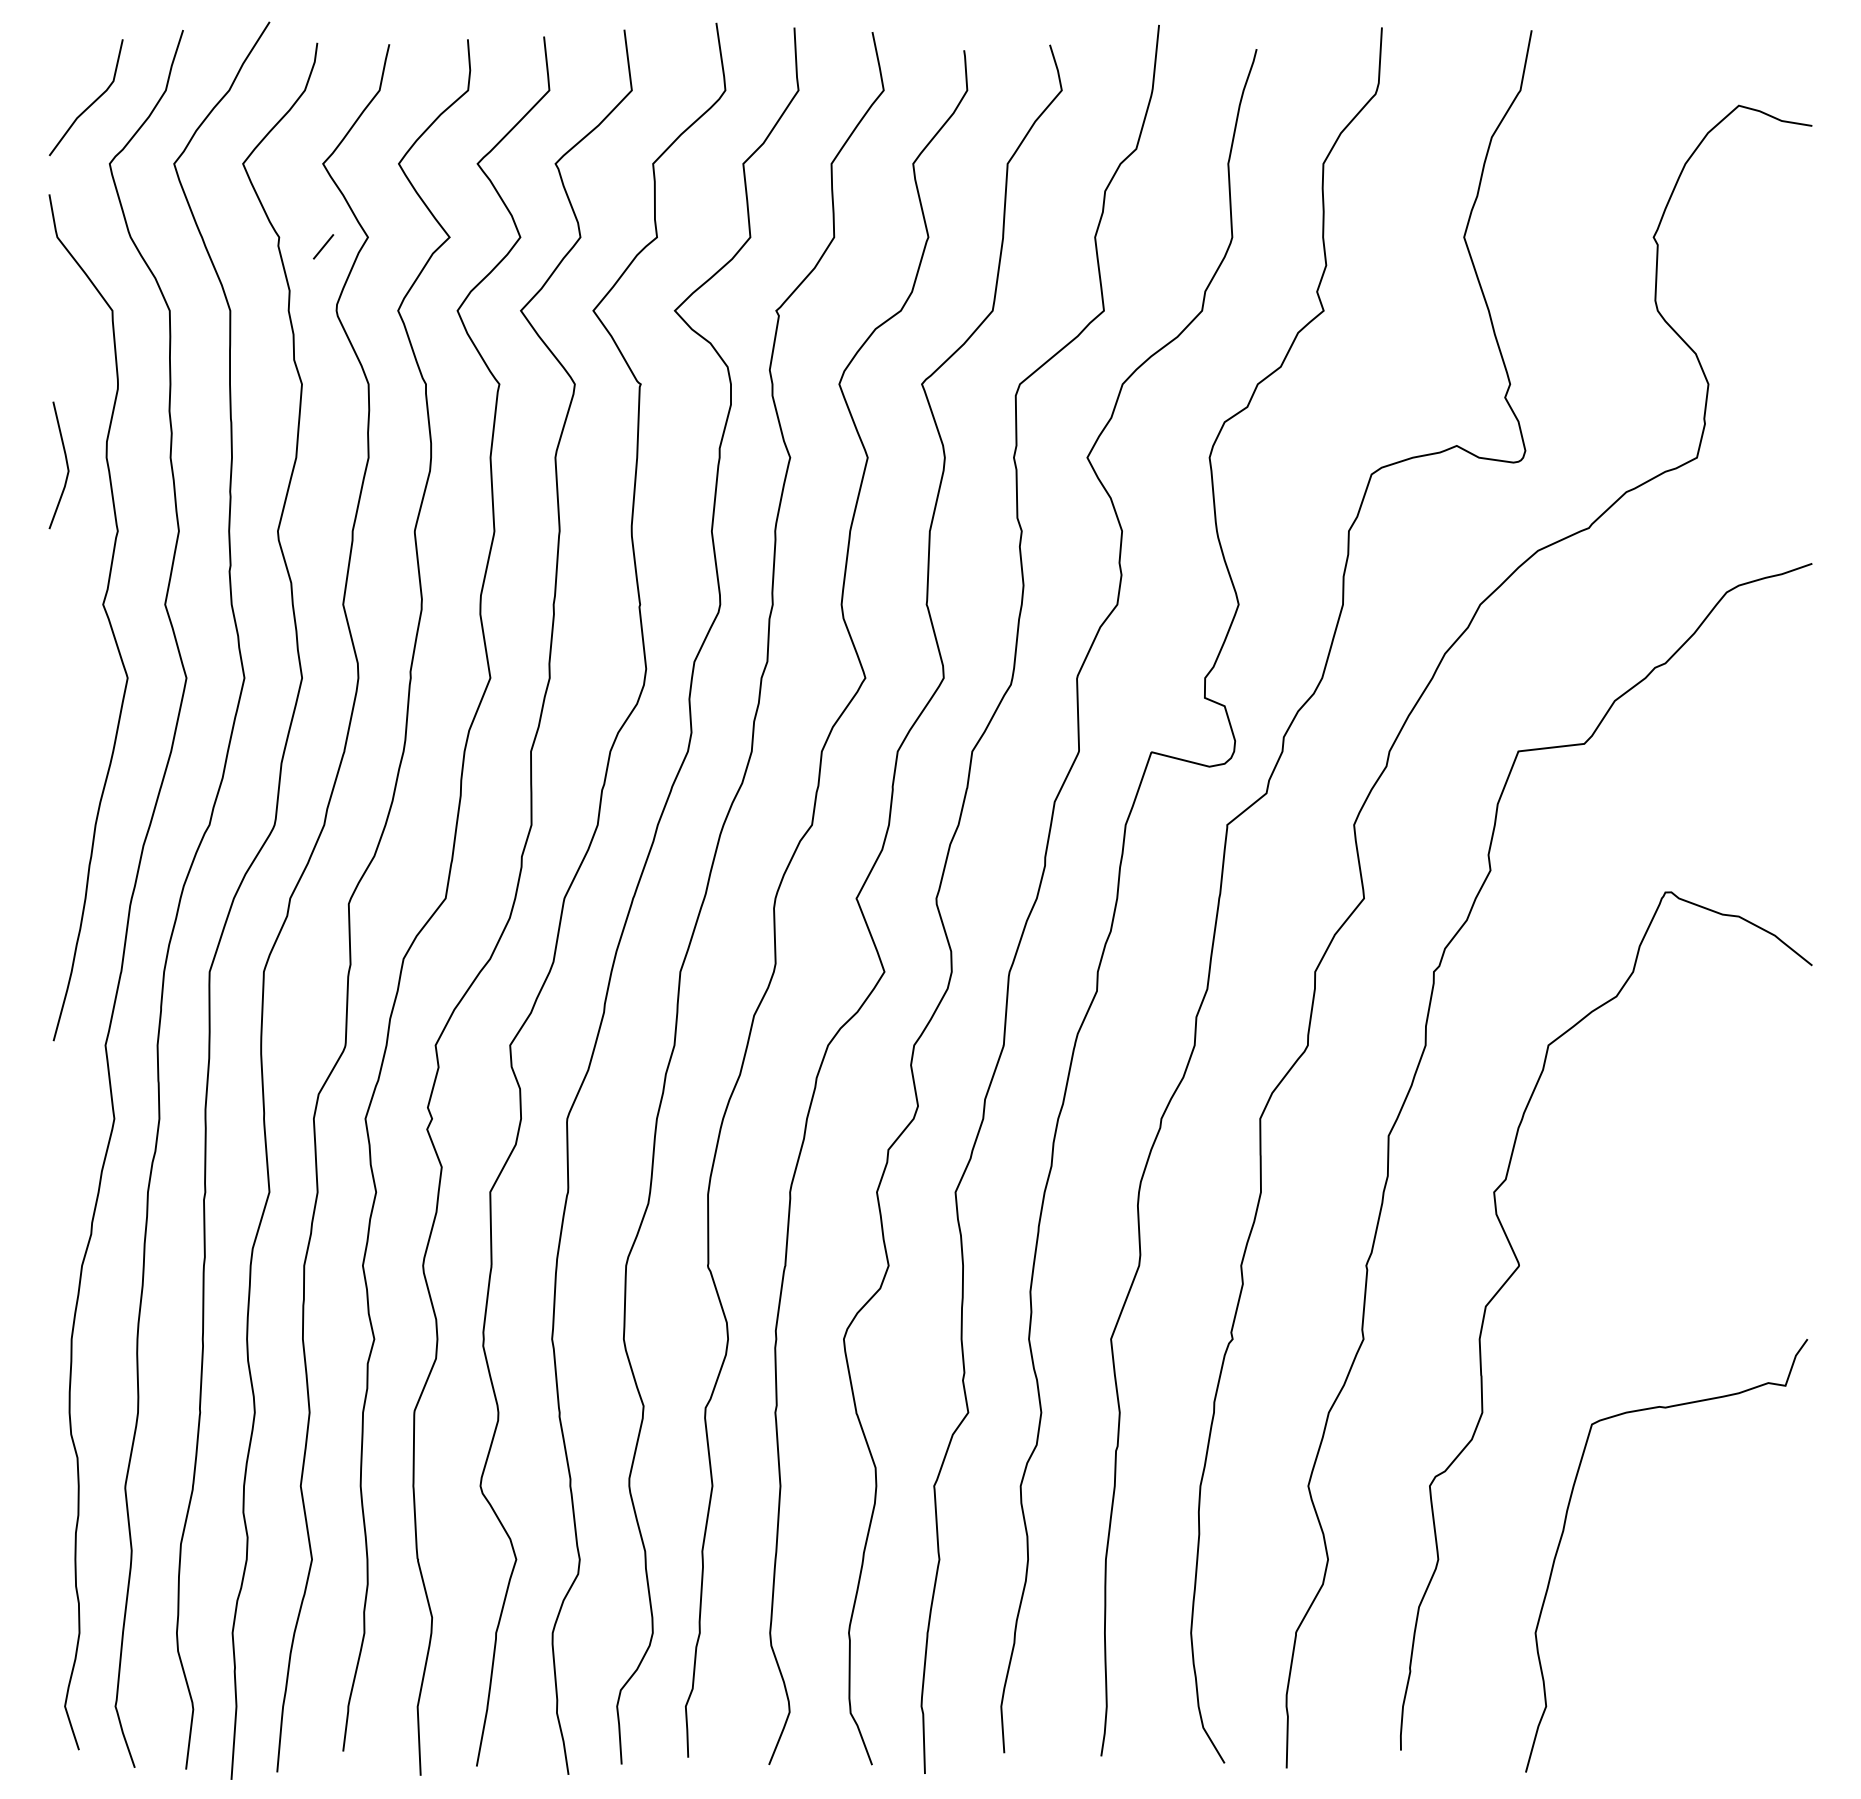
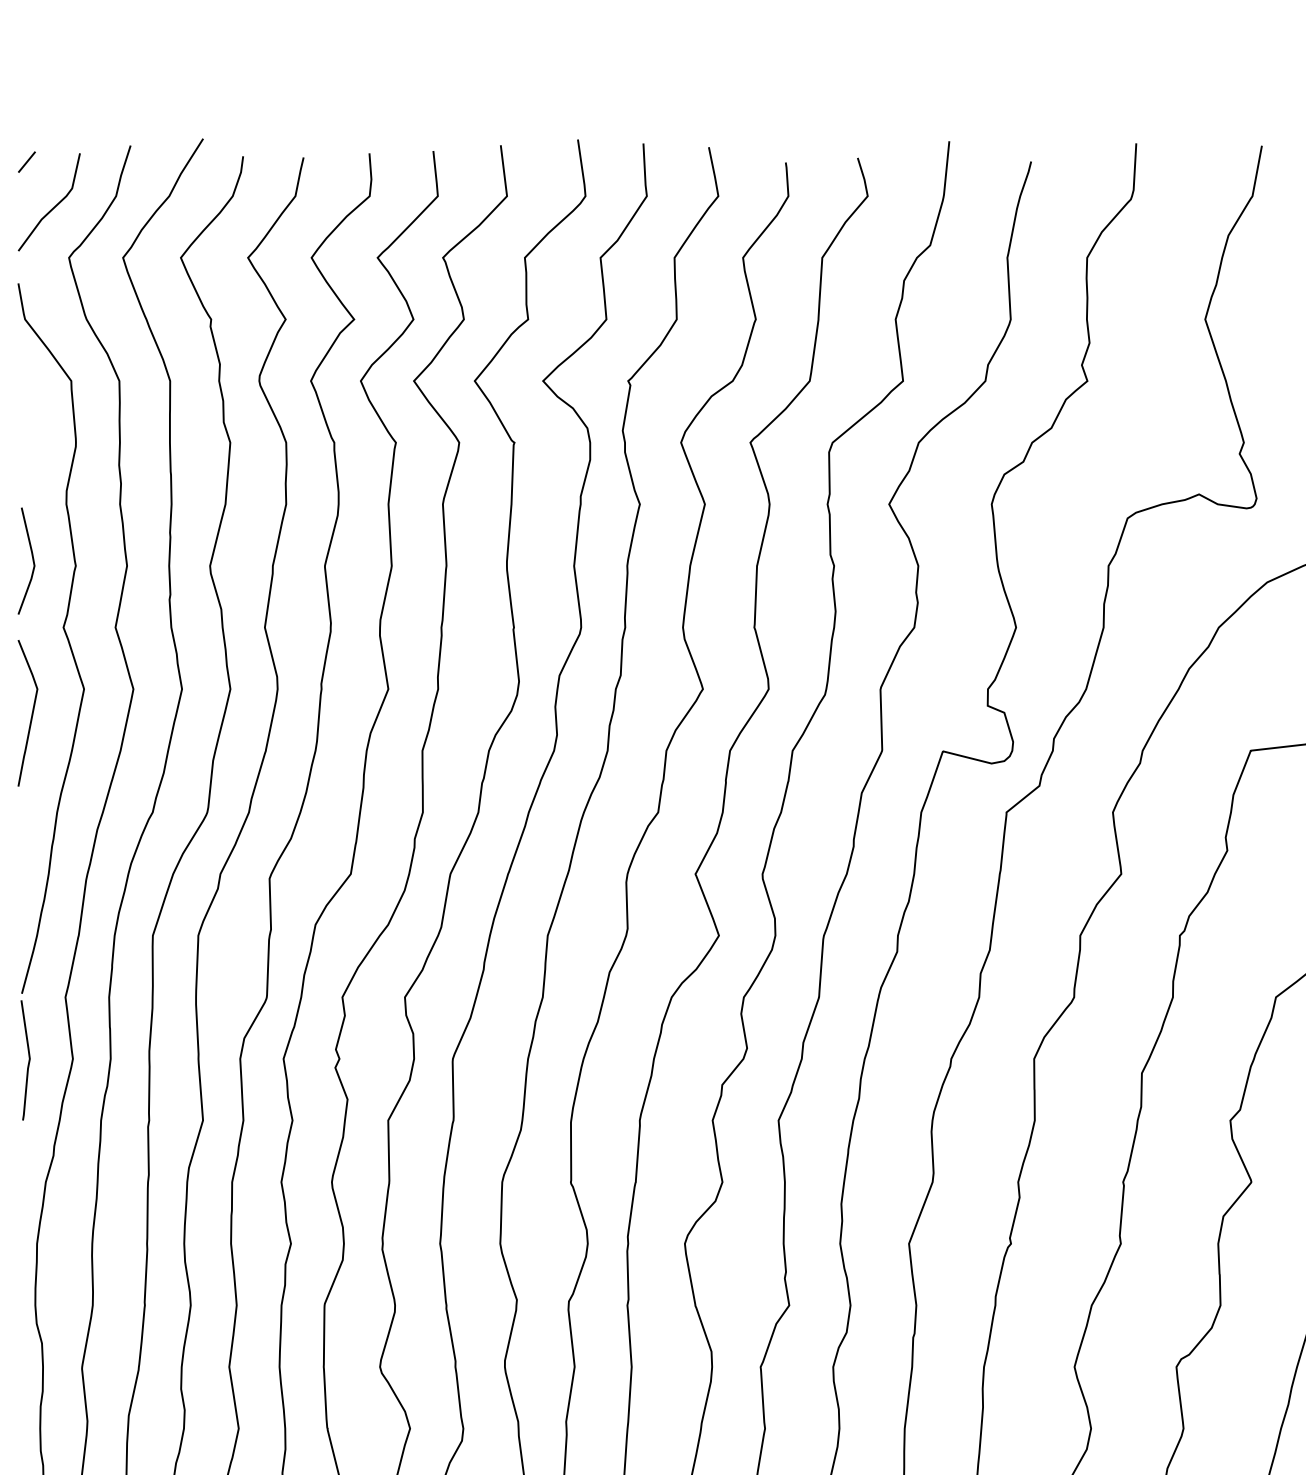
line: (323, 246) -> (26, 161), moved
line: (66, 465) -> (32, 561), moved
curve: (65, 706) -> (31, 713), added
curve: (61, 1120) -> (28, 1060), added

